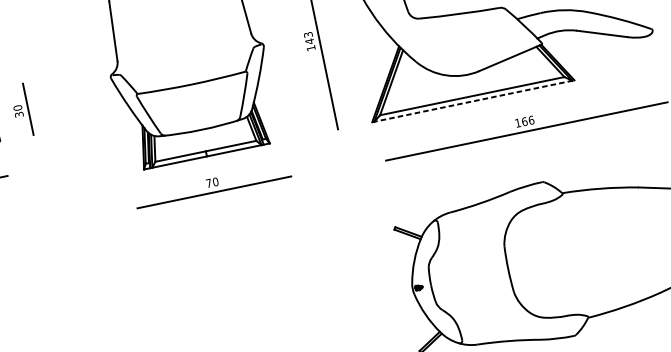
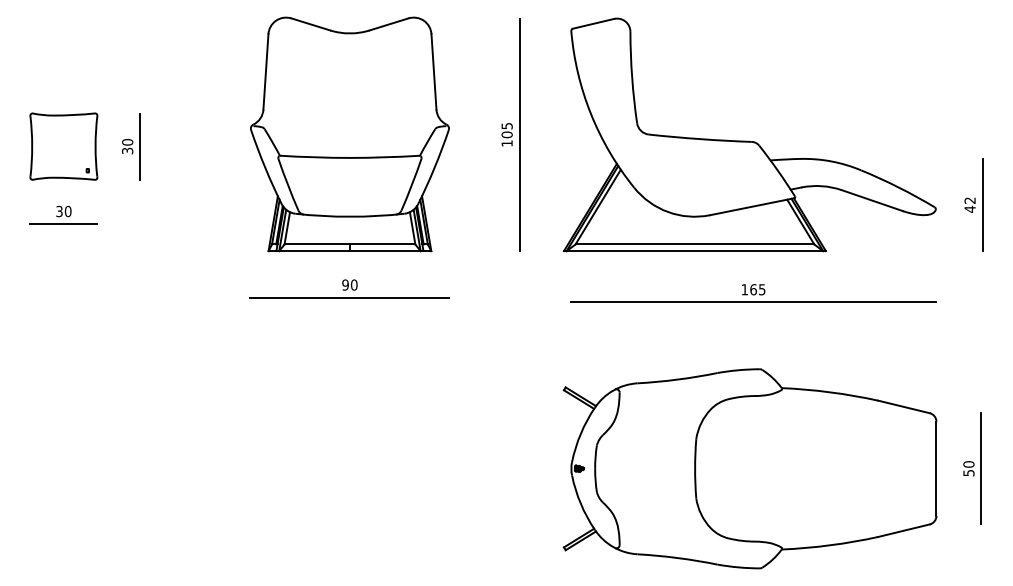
text: (308, 38) -> (506, 130), 143 -> 105
line: (473, 101) -> (694, 251), dashed -> solid
text: (530, 120) -> (761, 289), 166 -> 165
text: (208, 182) -> (345, 284), 70 -> 90

